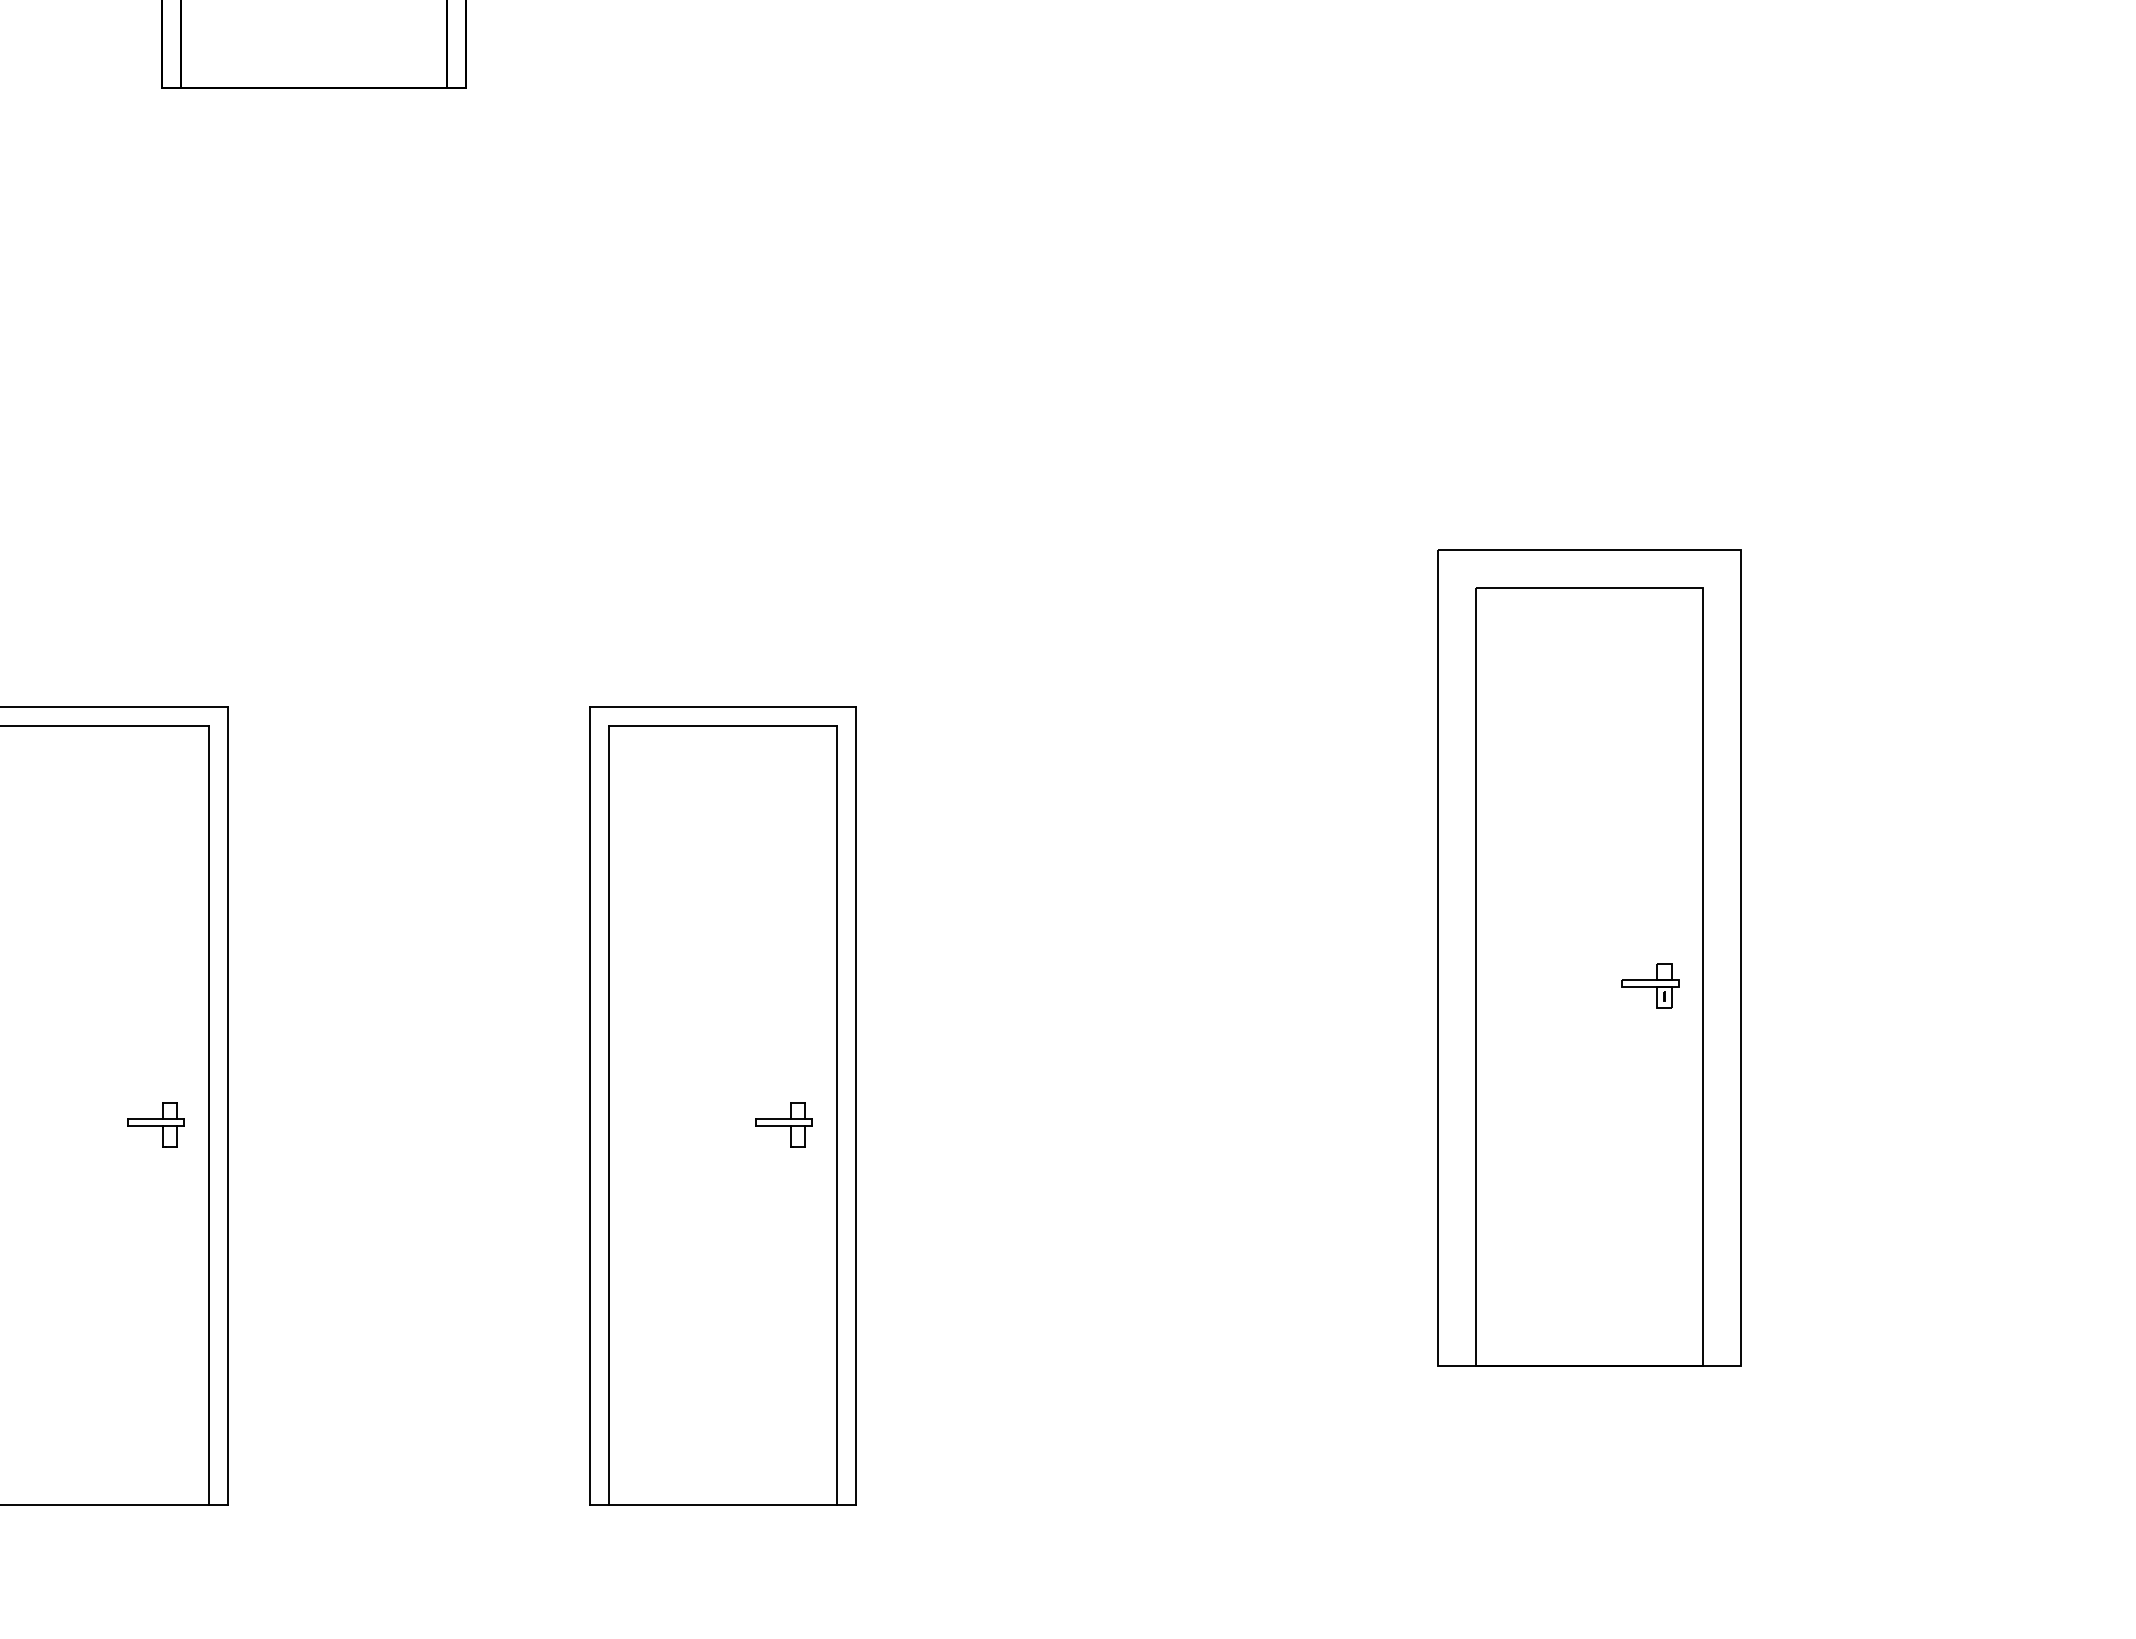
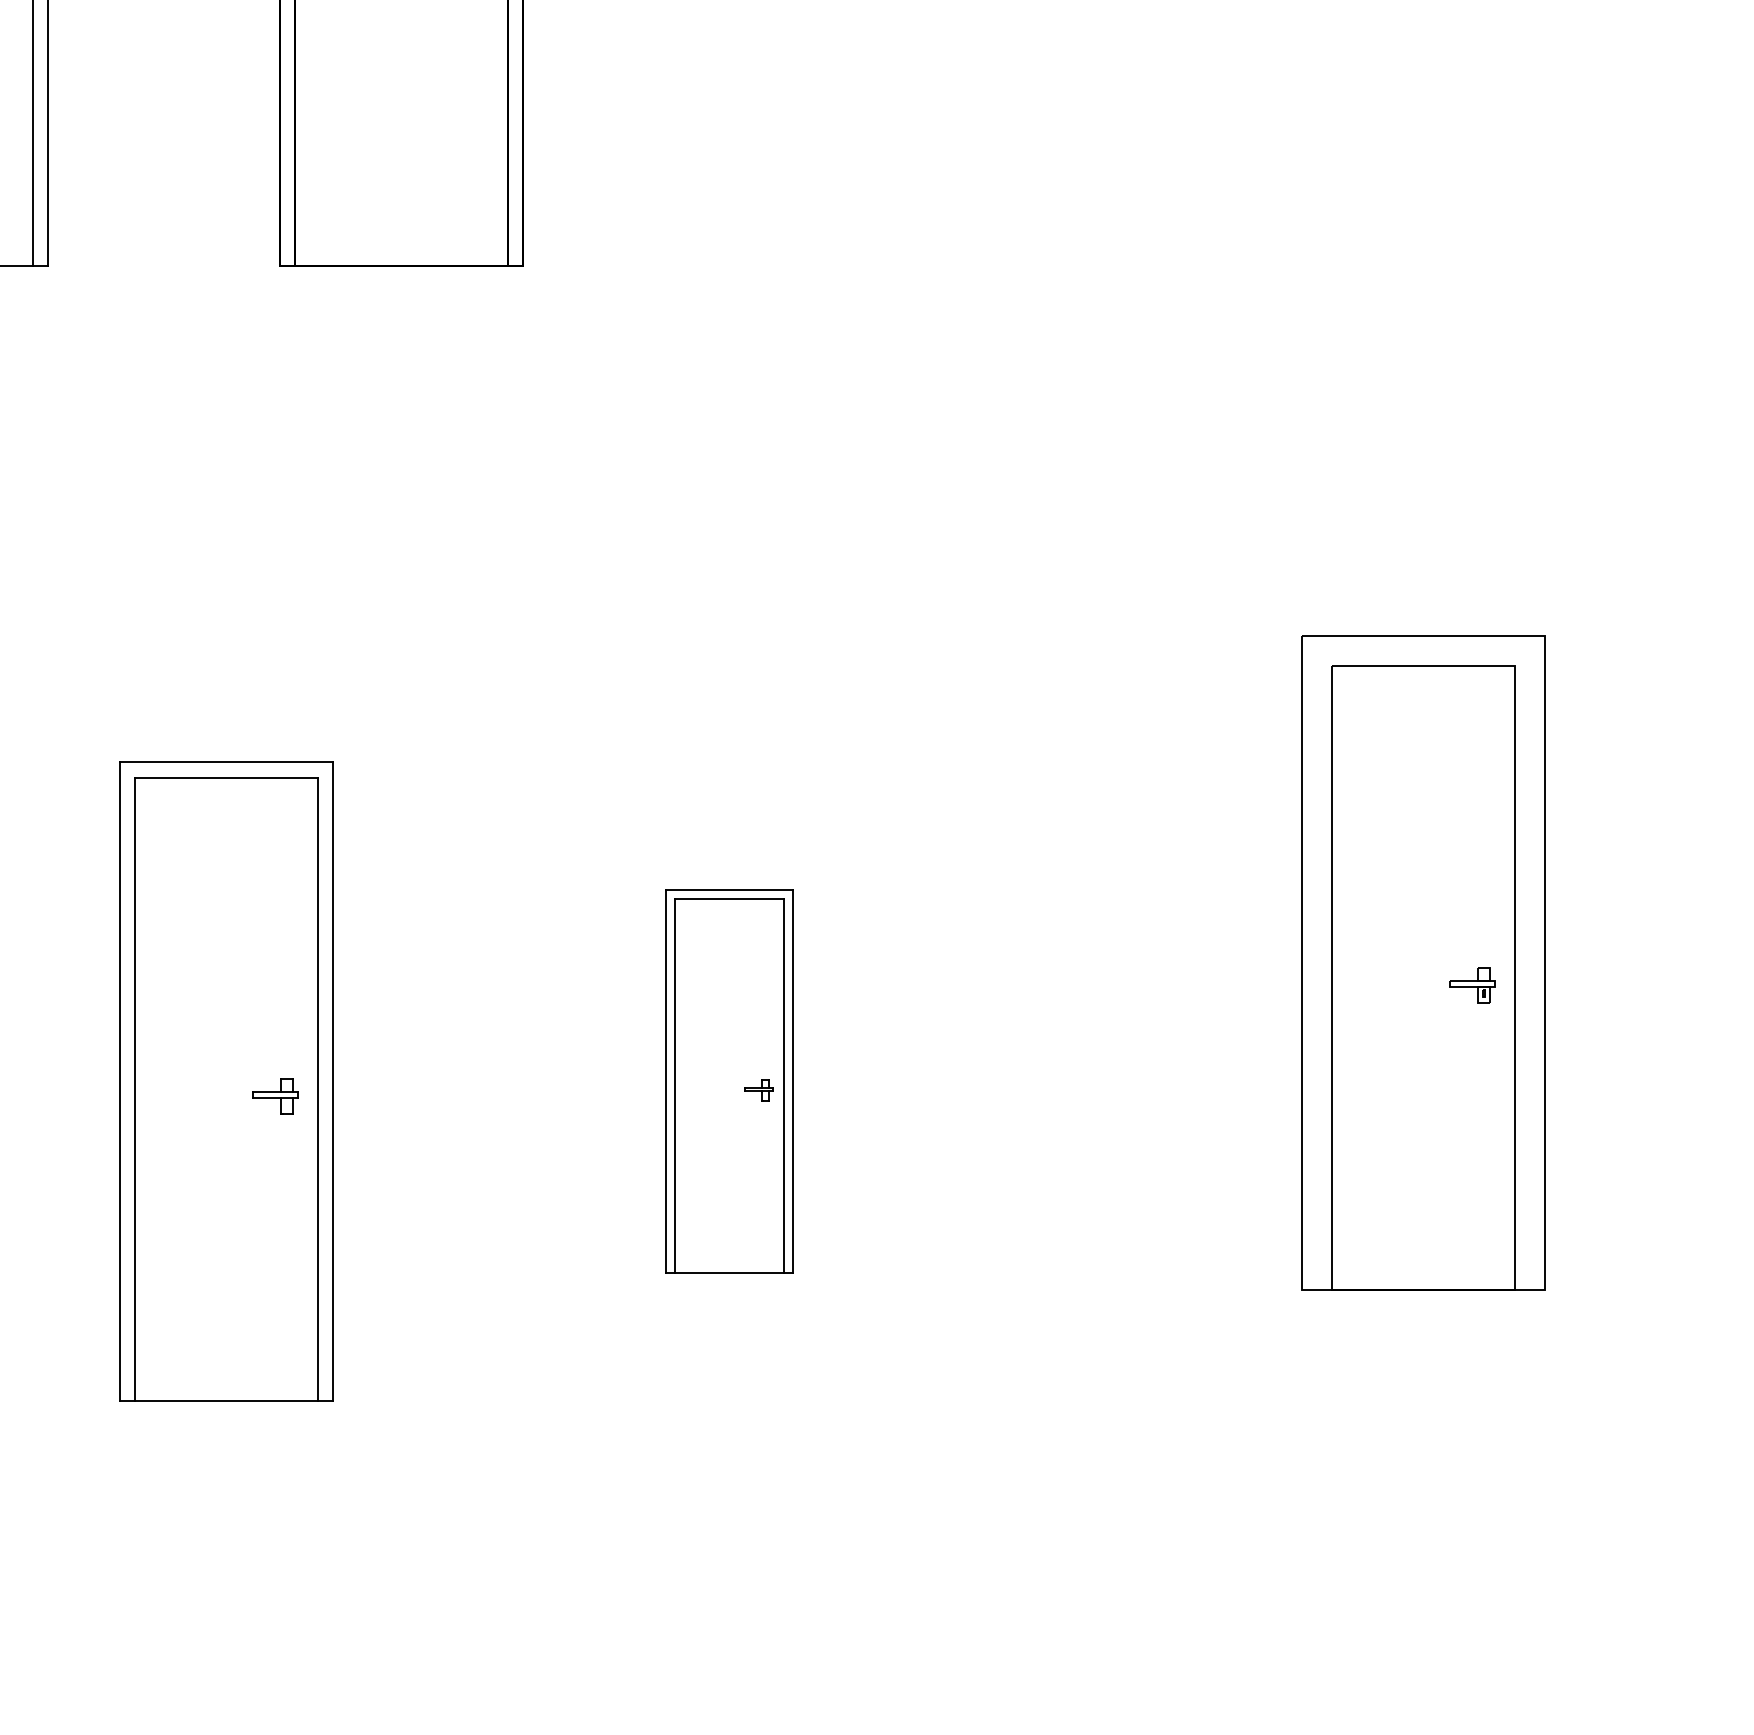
part: (722, 1105) -> (729, 1081), size x0.6

